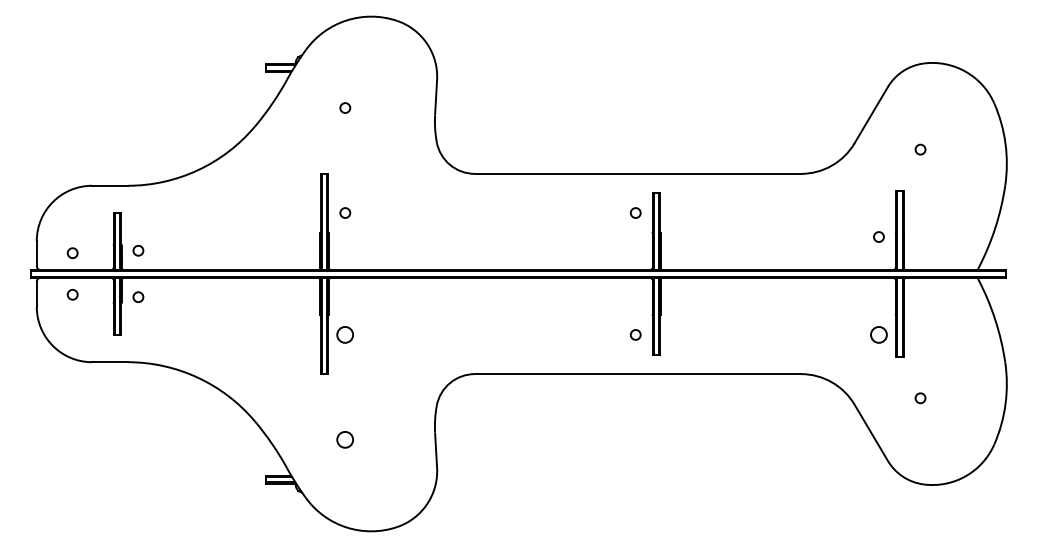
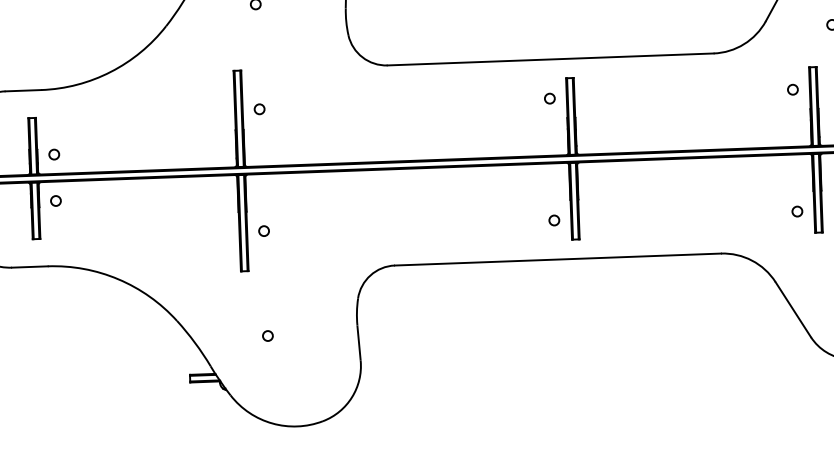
circle: (878, 236) -> (792, 89), moved
circle: (345, 334) -> (264, 230), size x0.62
circle: (878, 334) -> (796, 211), size x0.62
circle: (345, 439) -> (268, 335), size x0.62

